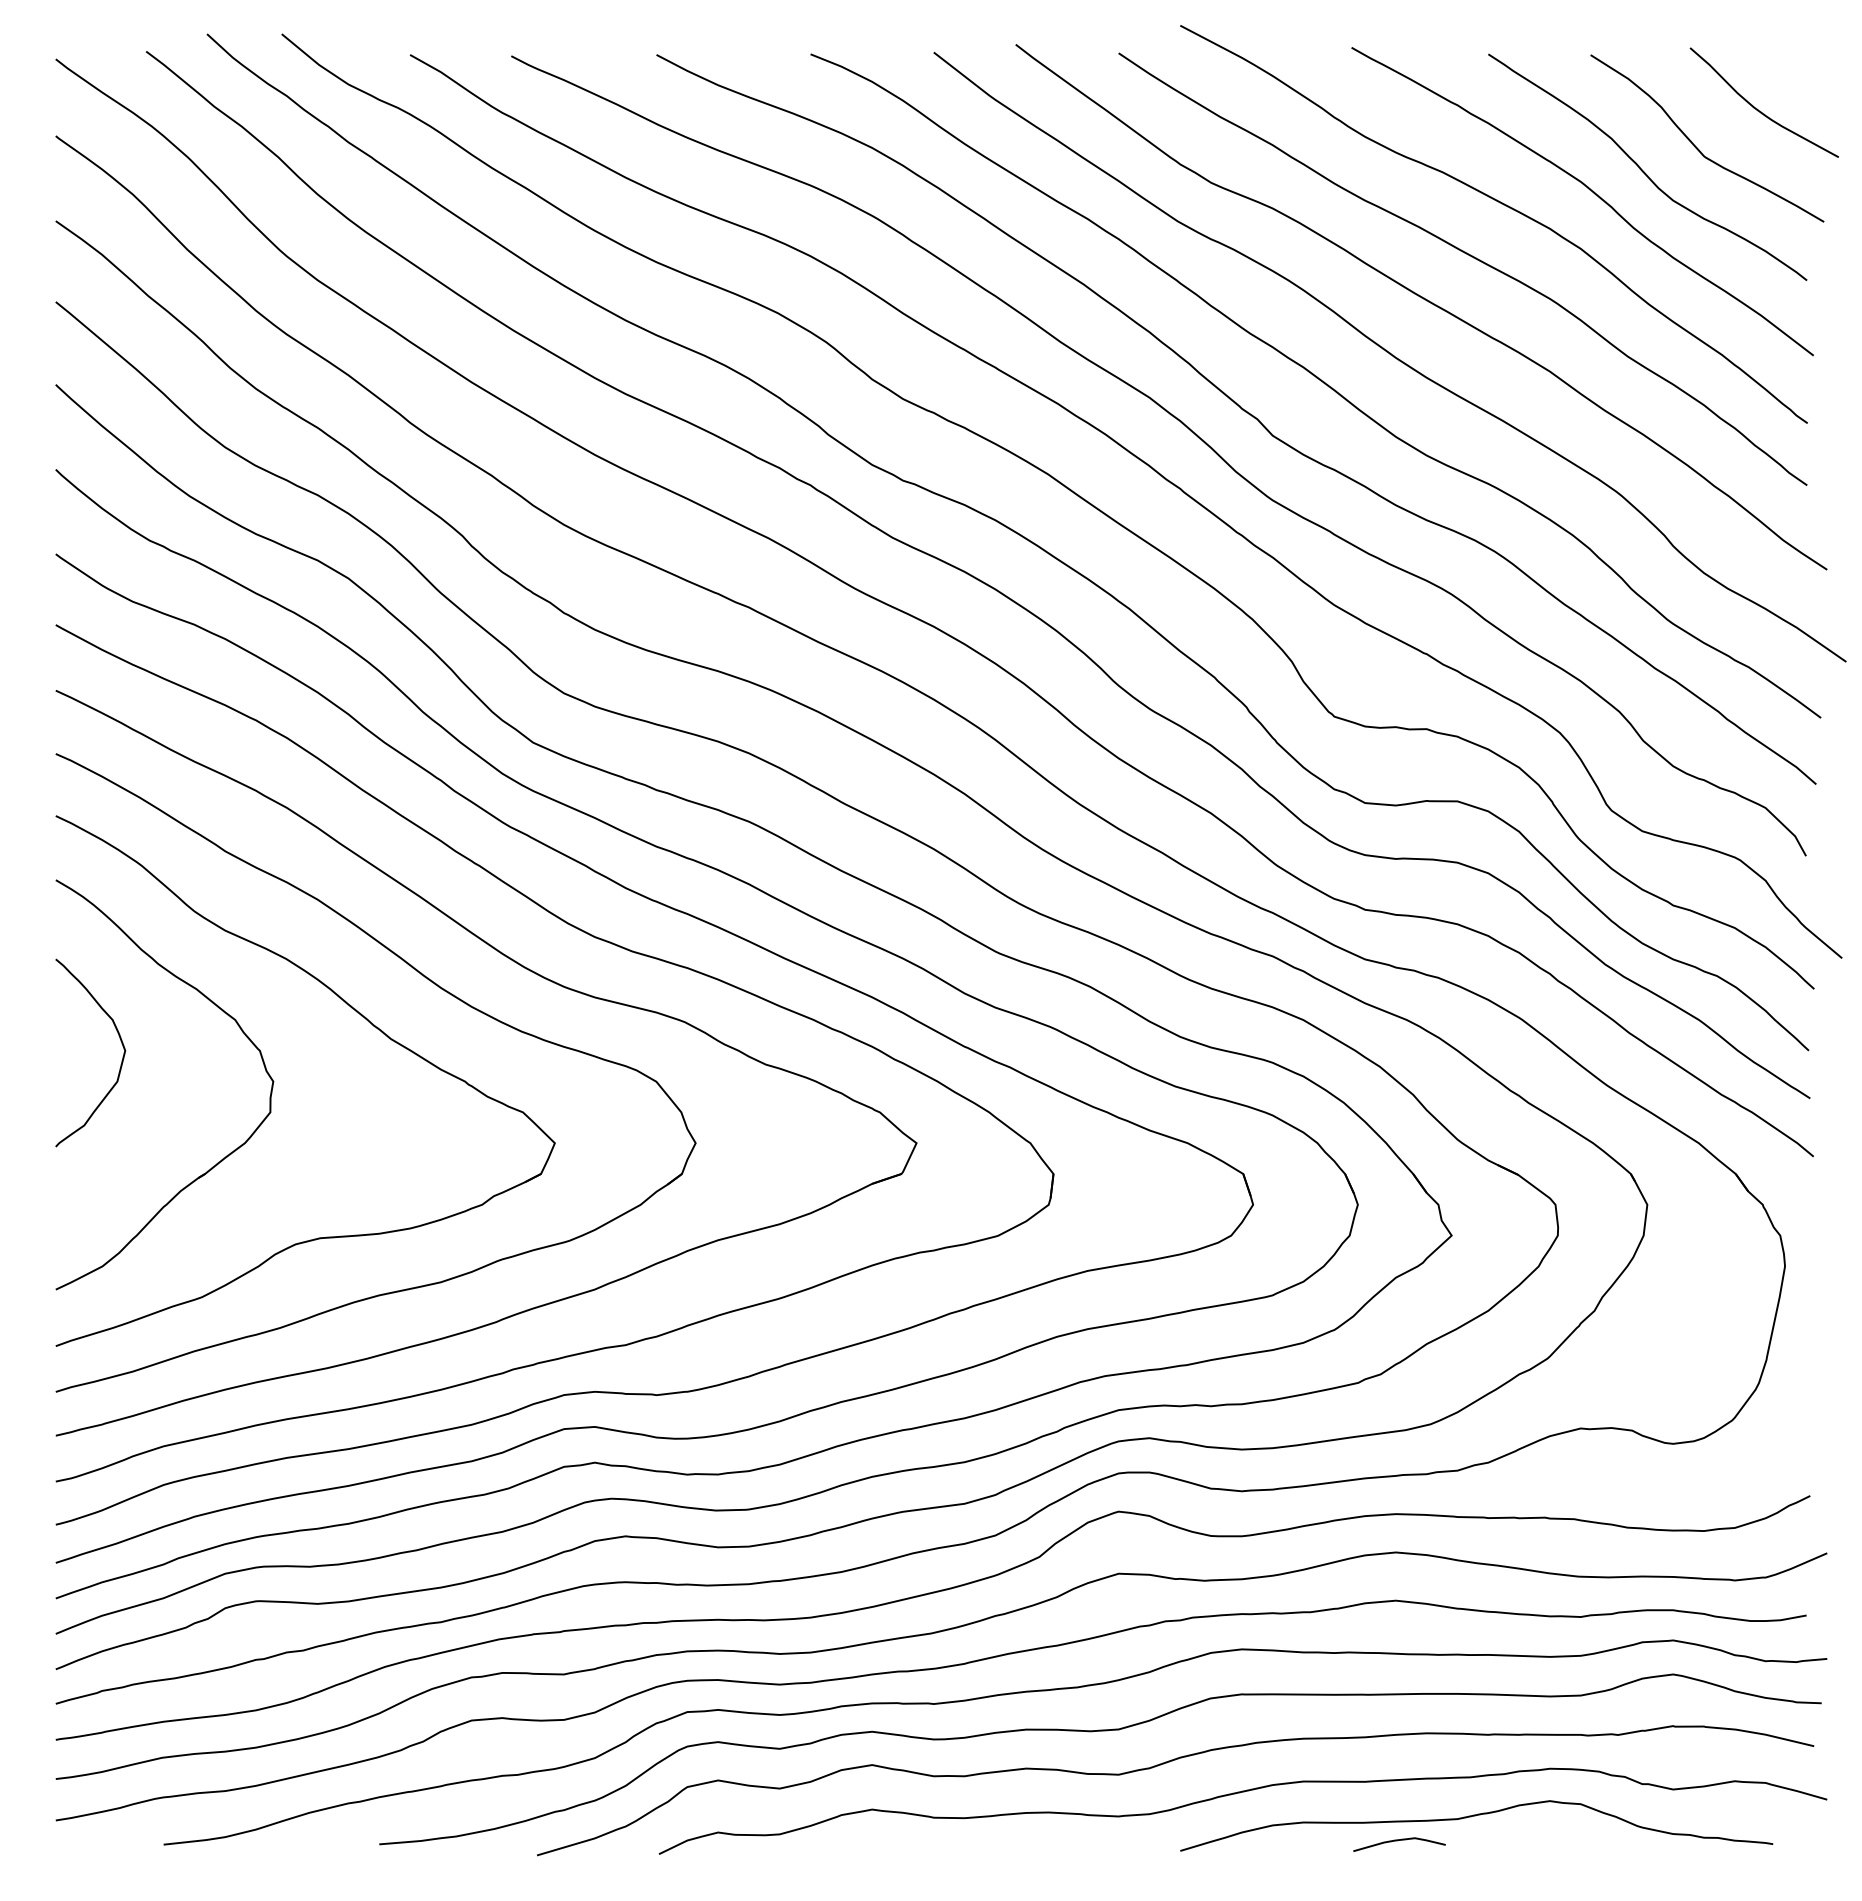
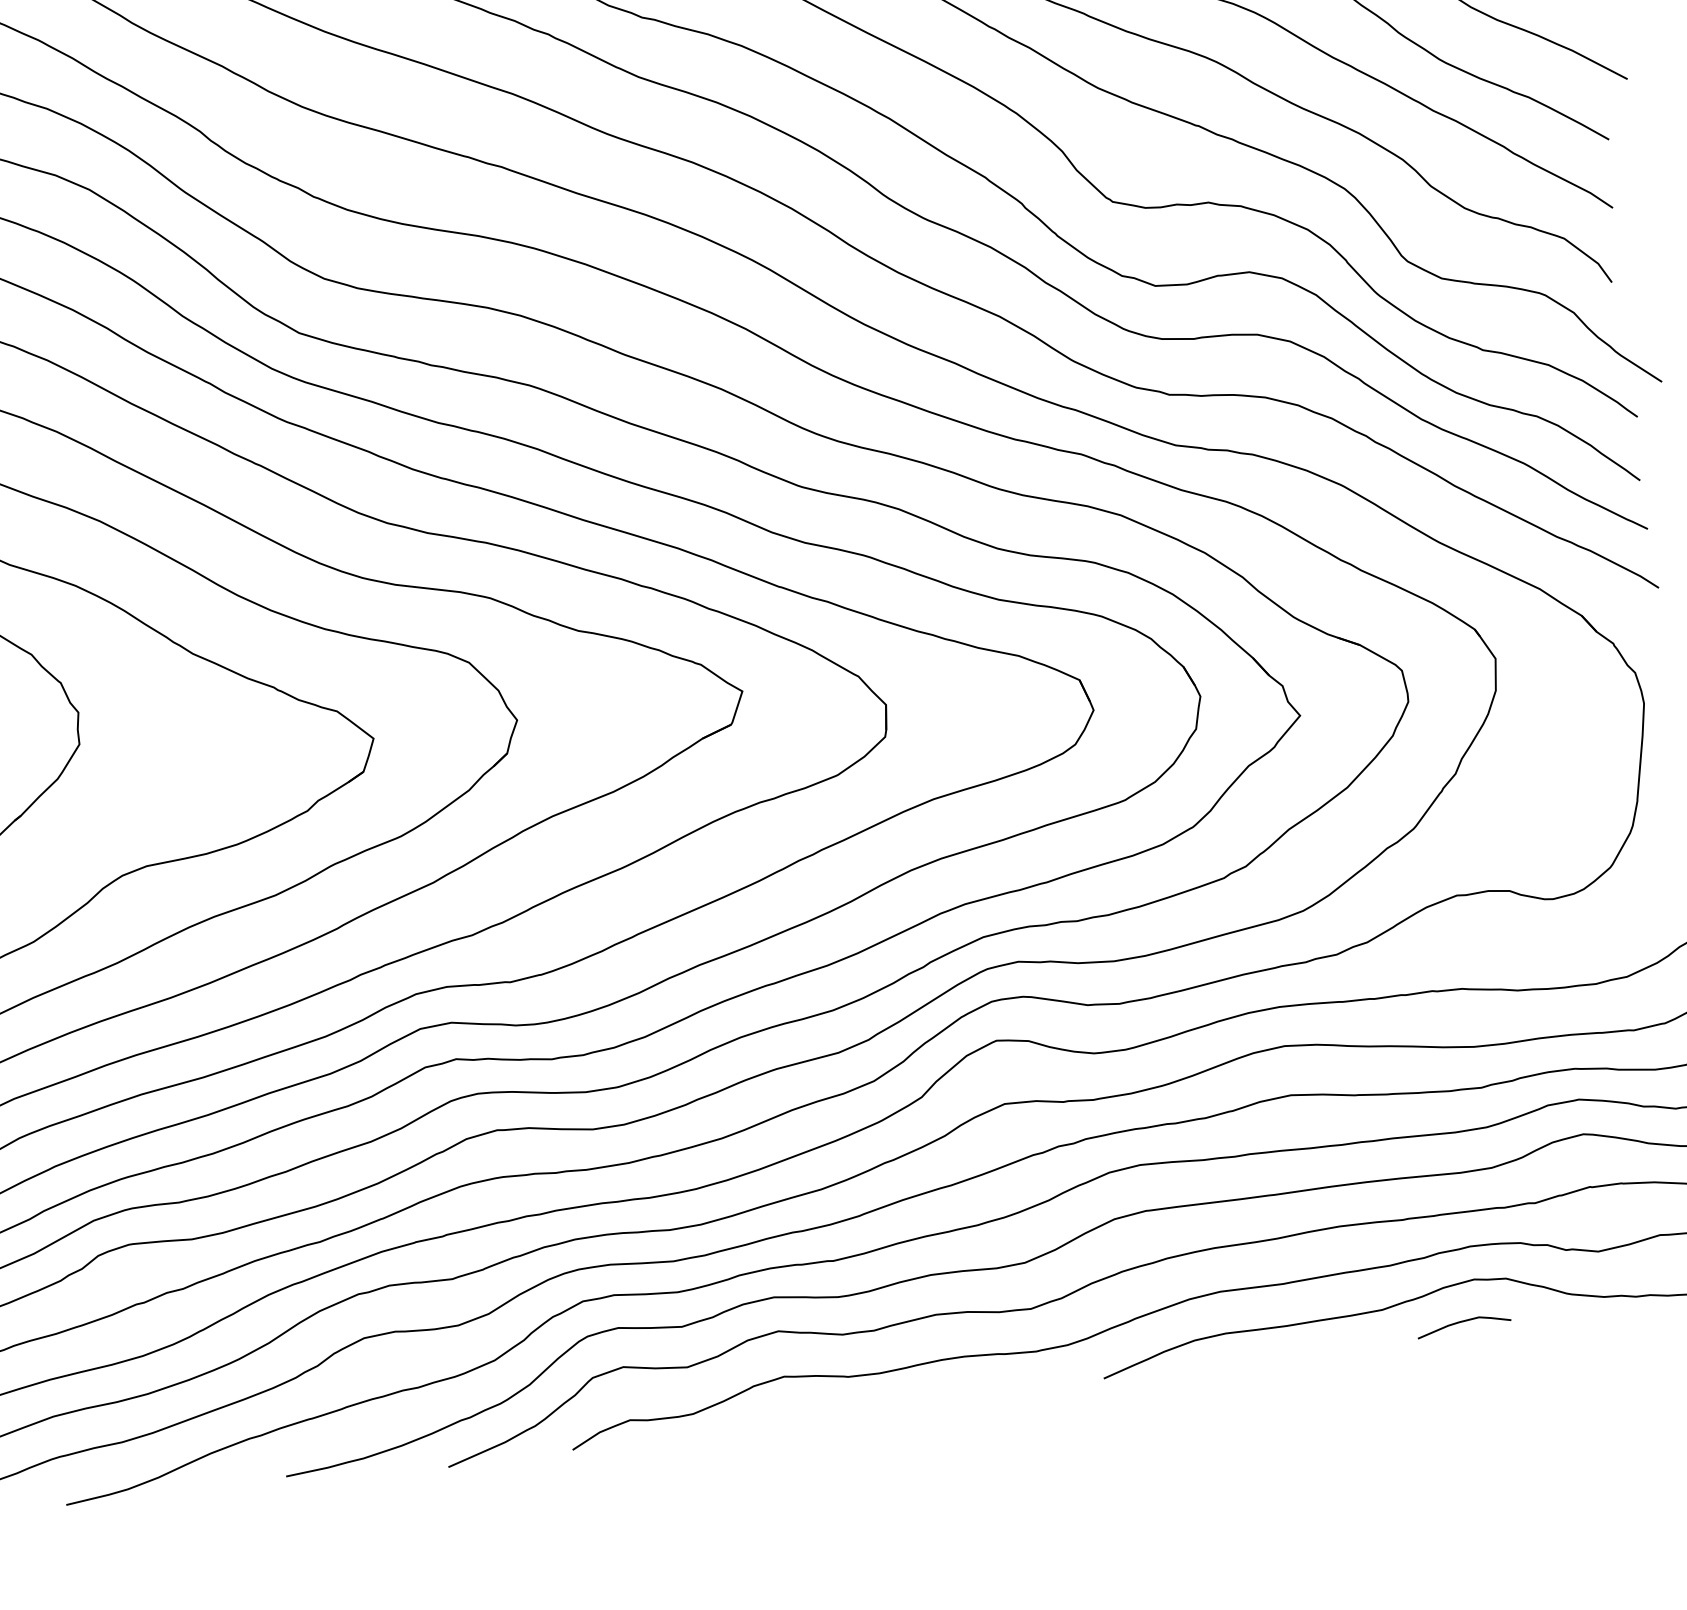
curve: (1398, 1841) -> (1462, 1322), moved

